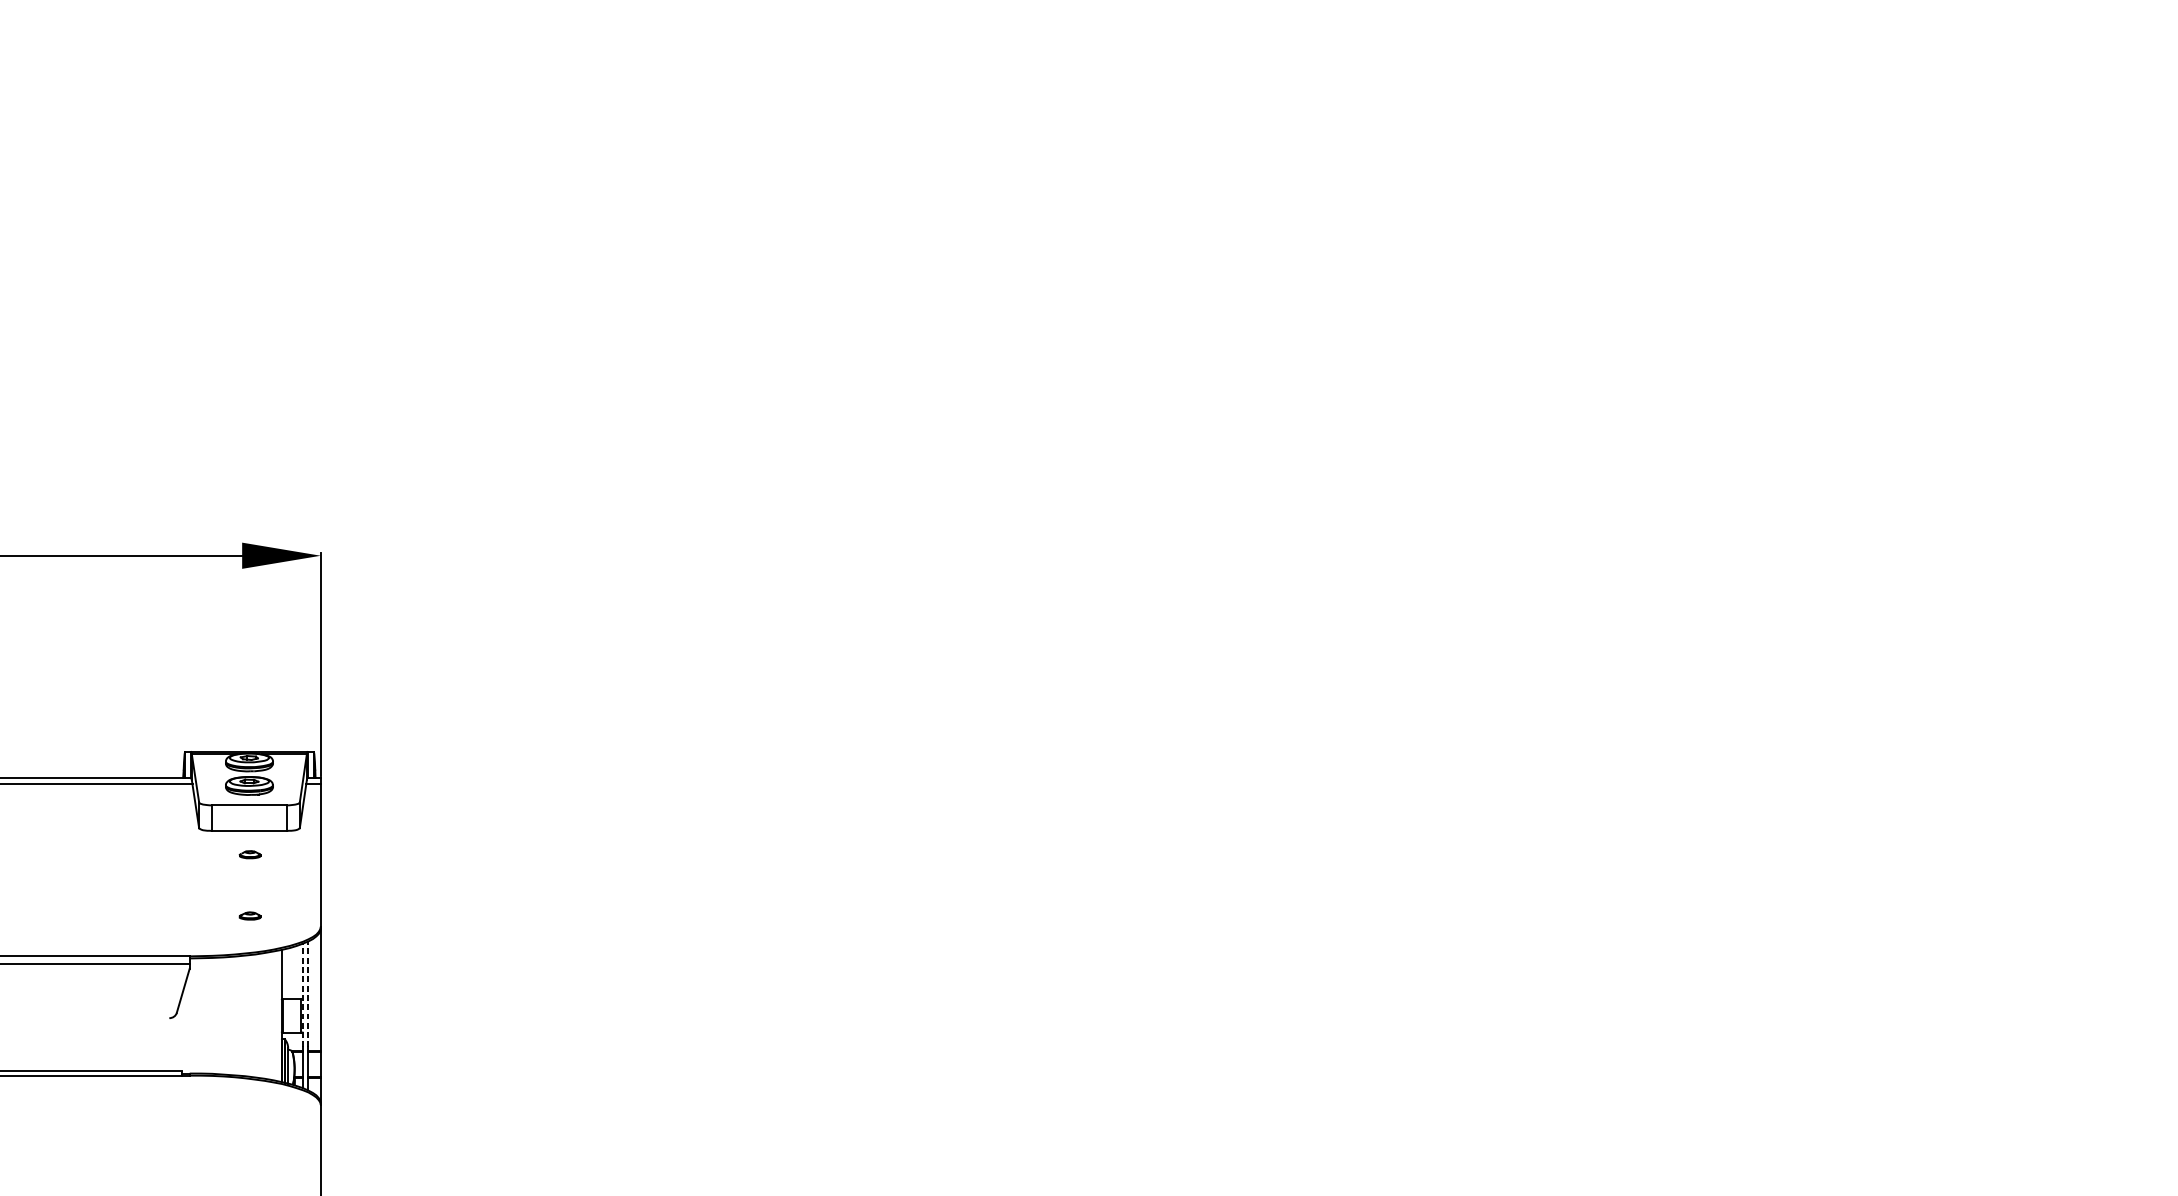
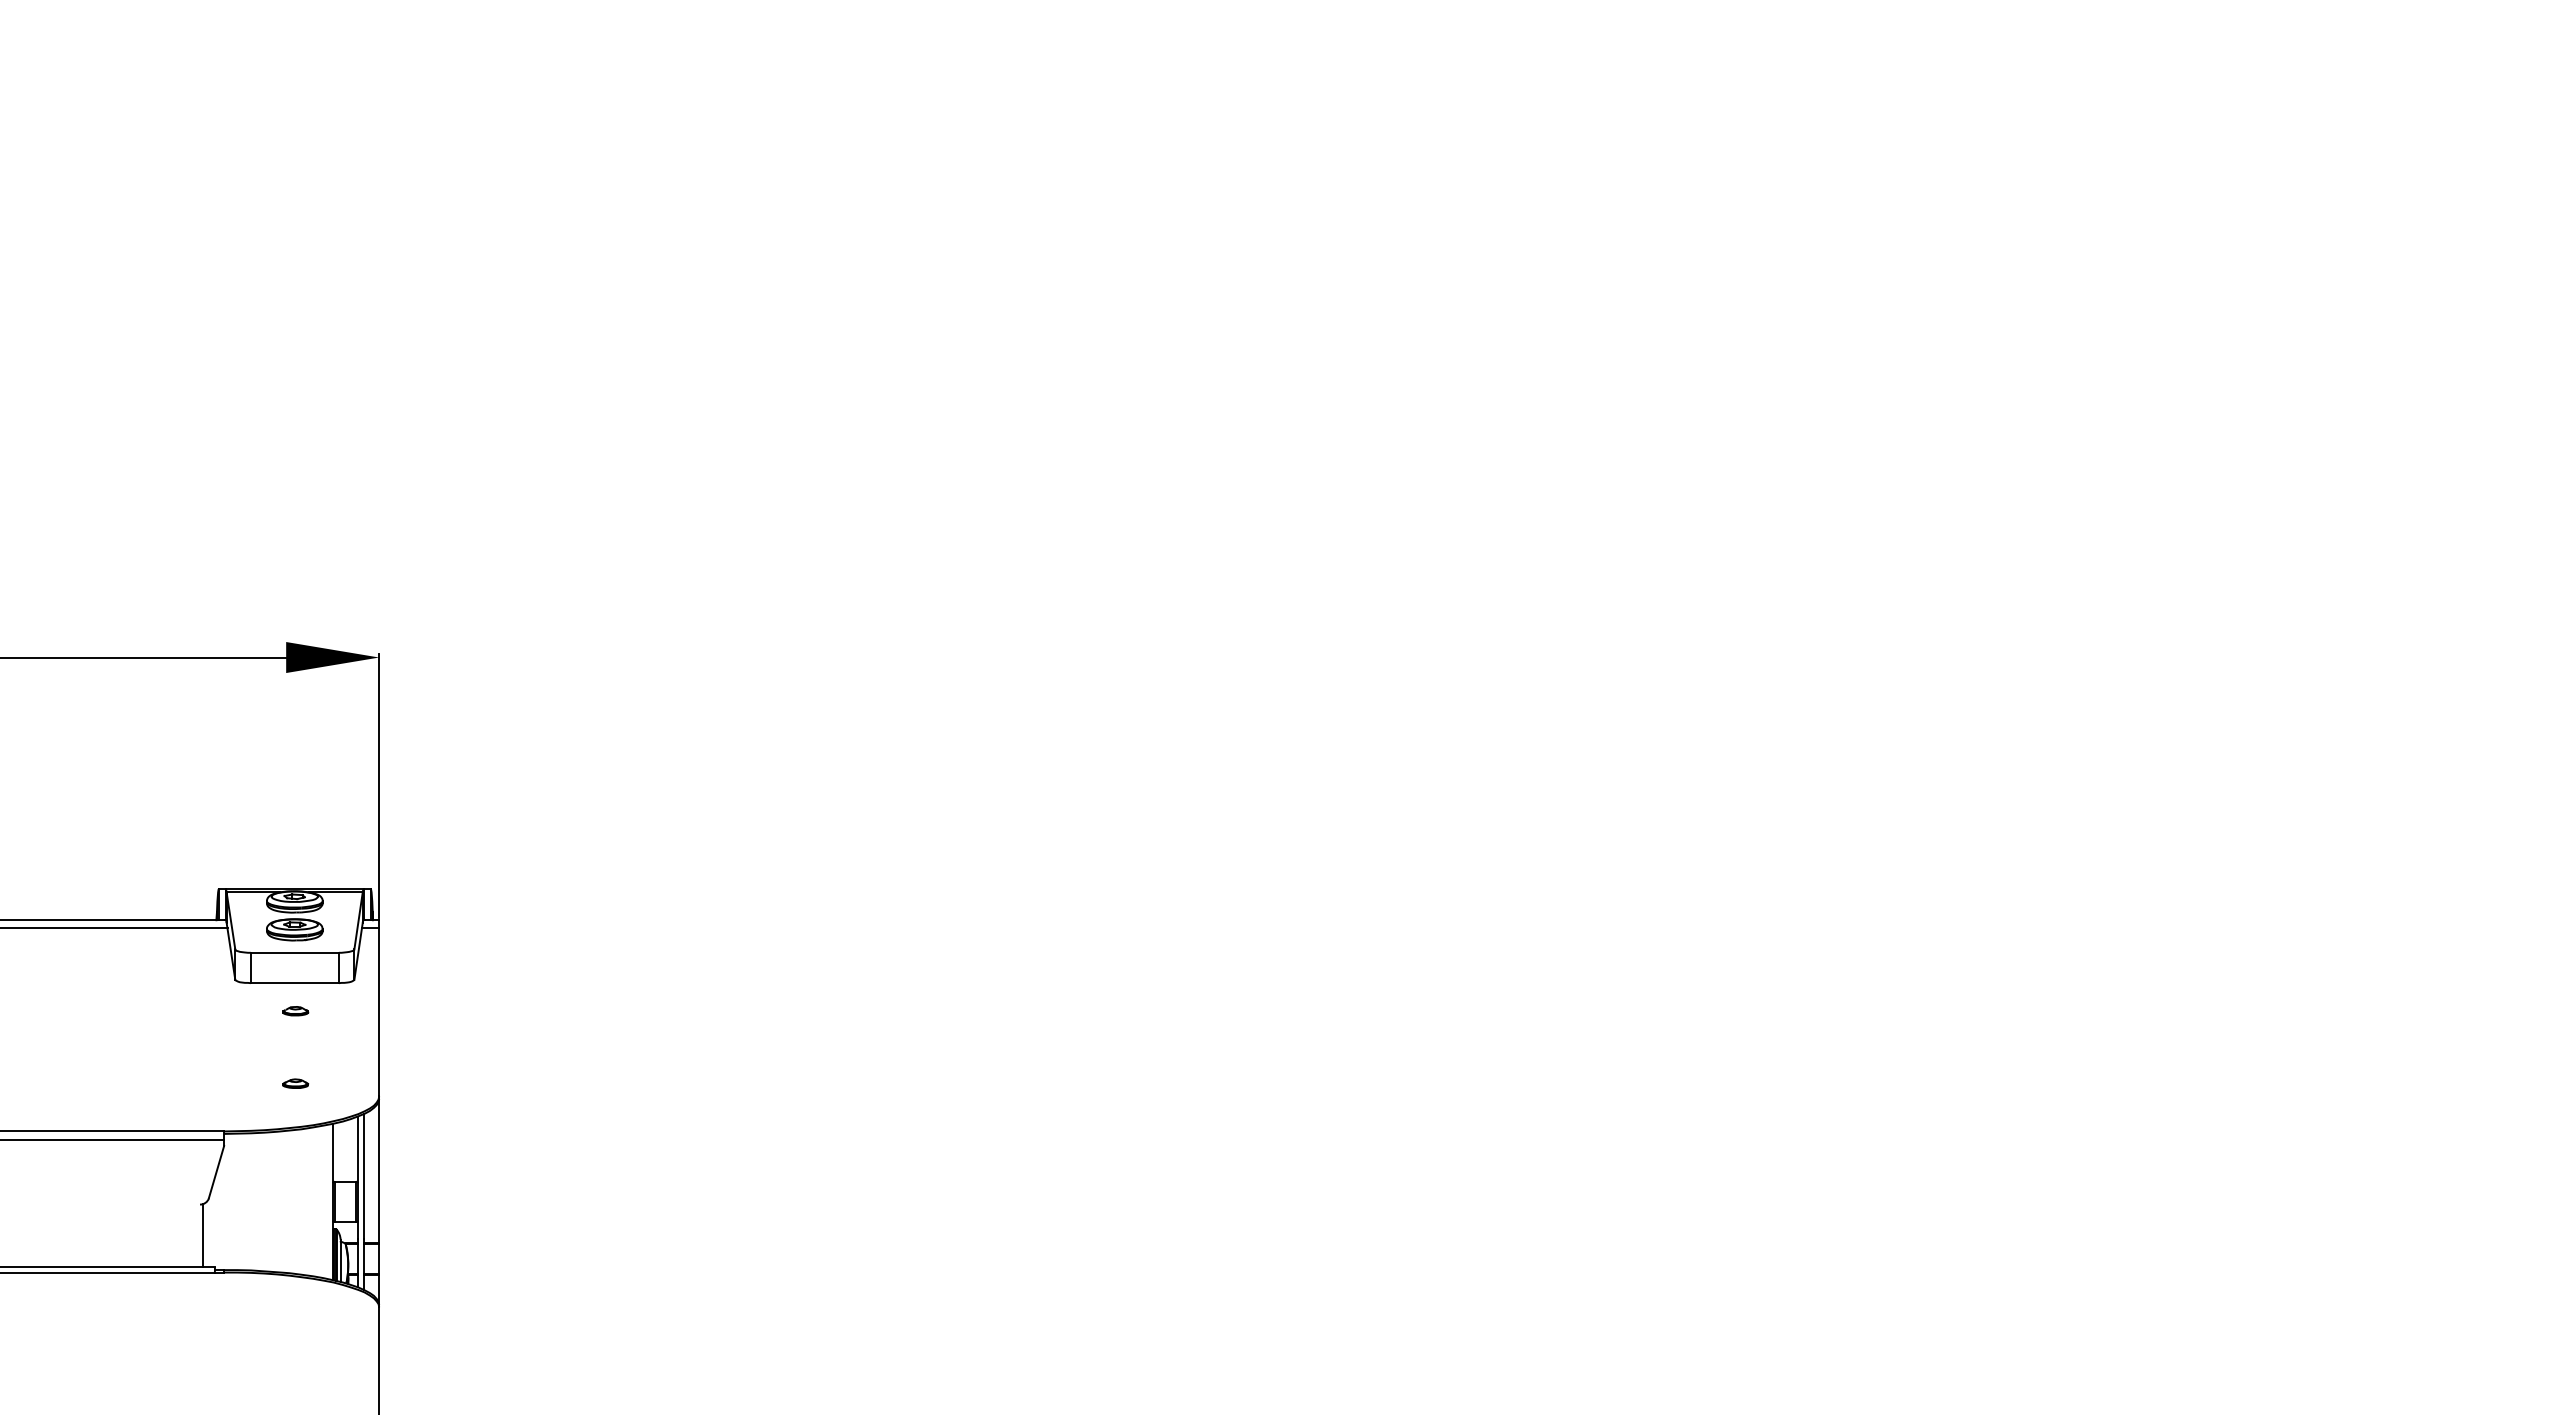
line: (308, 994) -> (364, 1176), dashed -> solid
line: (302, 995) -> (357, 1177), dashed -> solid
line: (171, 1044) -> (202, 1235), added

